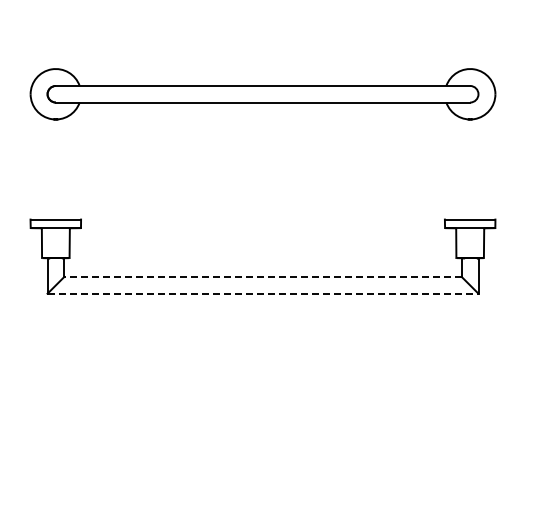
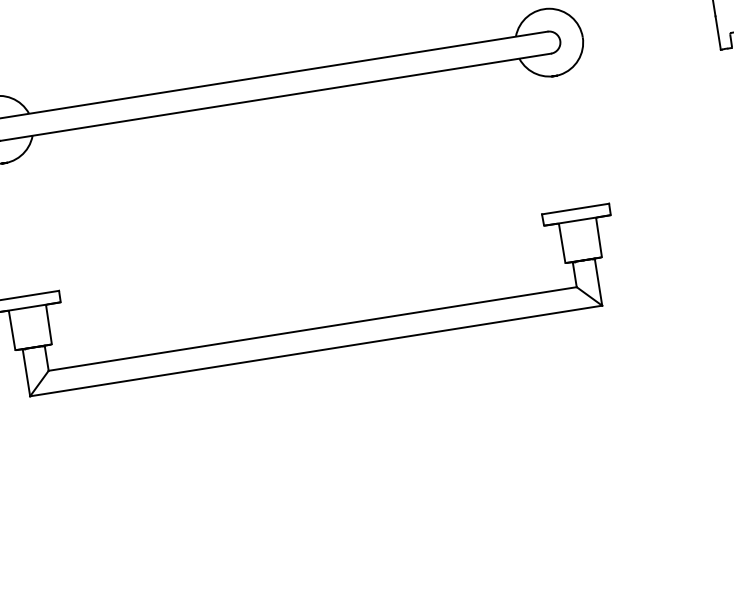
line: (263, 277) -> (313, 329), dashed -> solid
line: (263, 293) -> (316, 350), dashed -> solid

